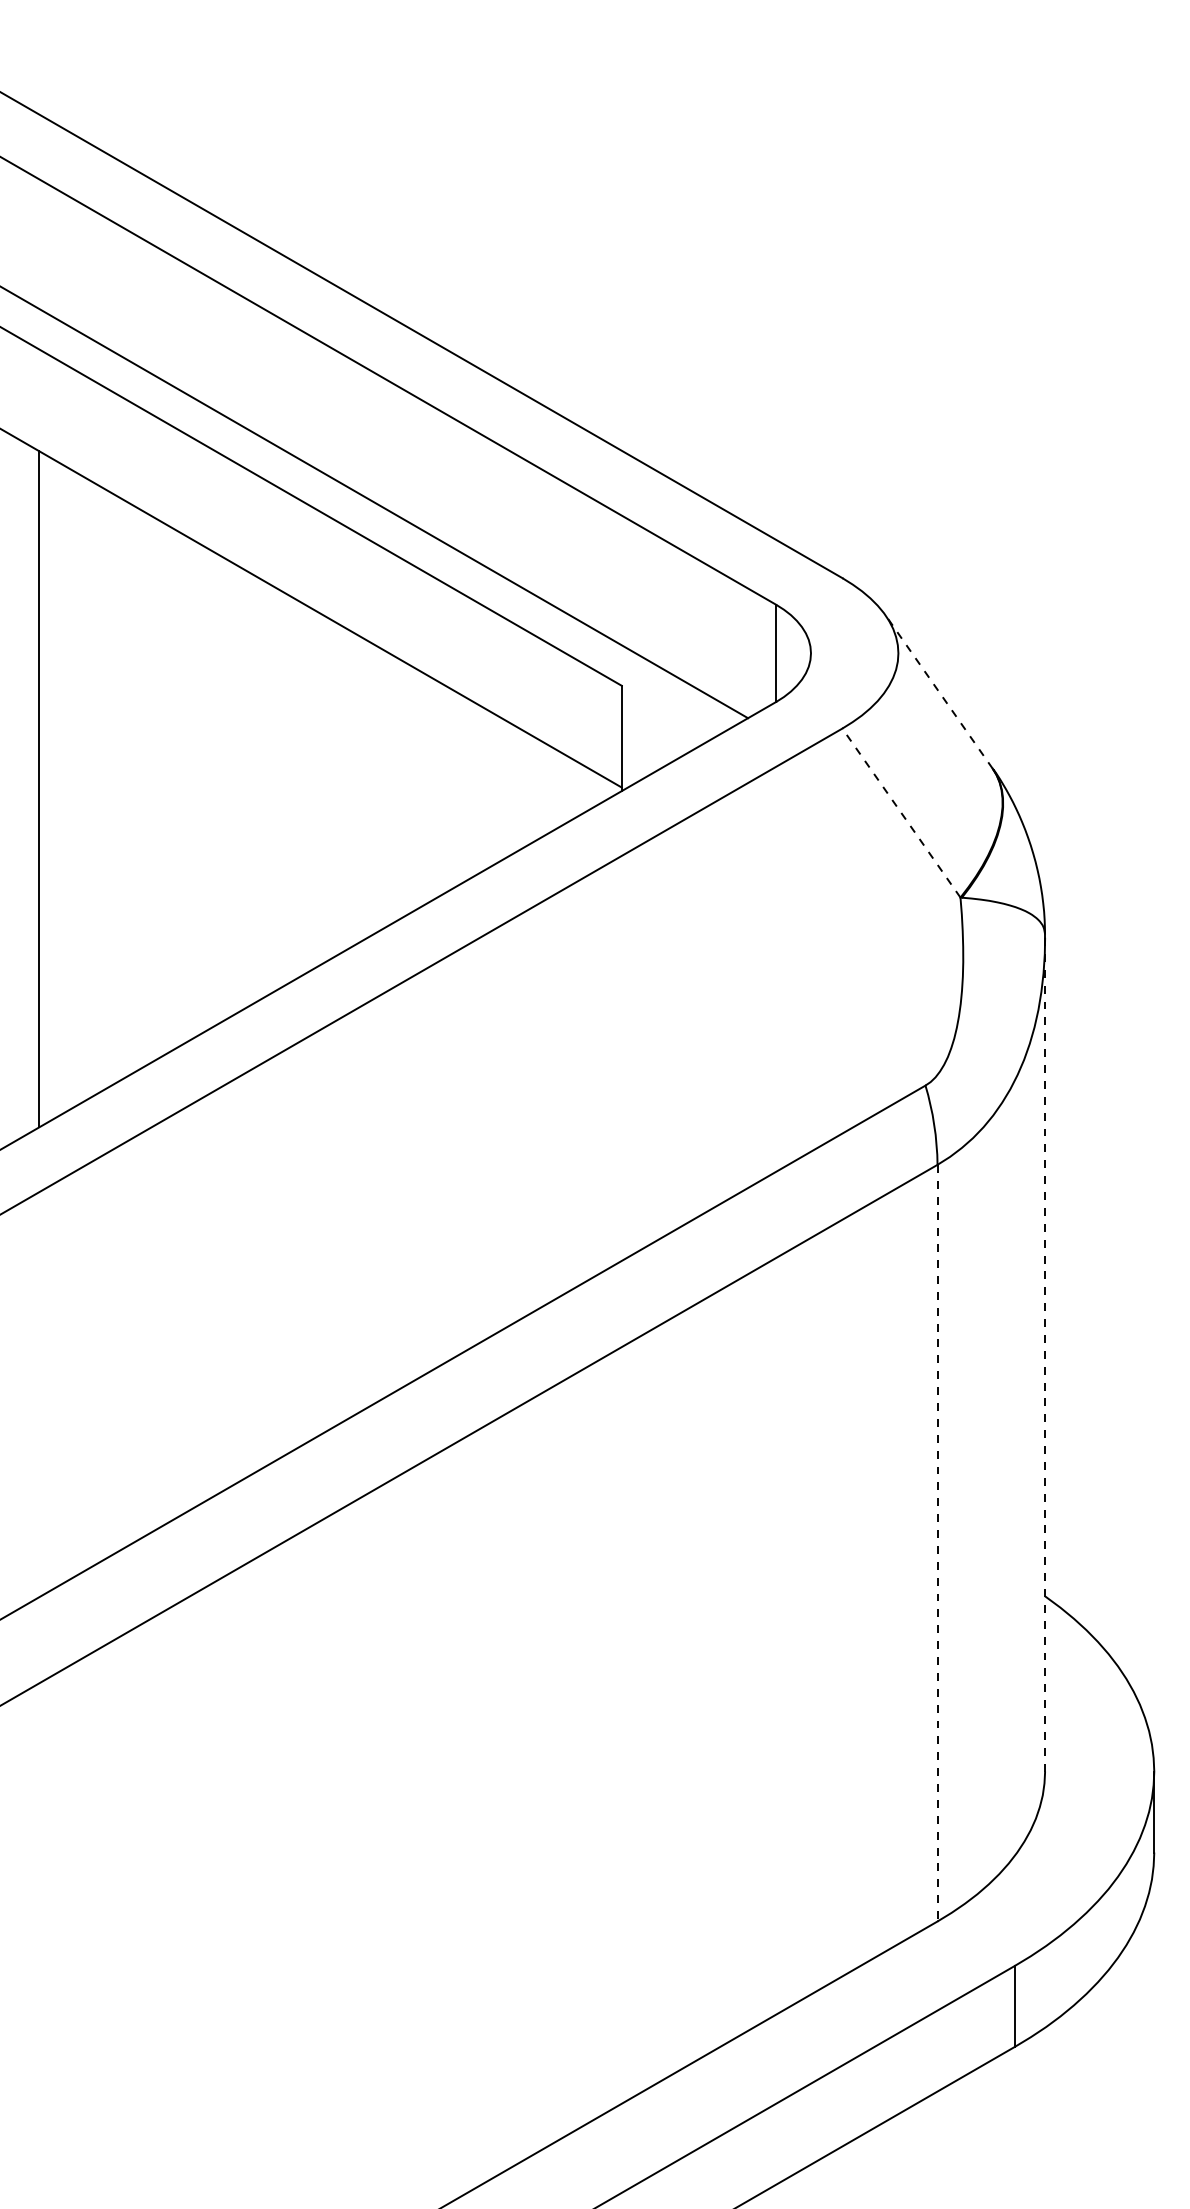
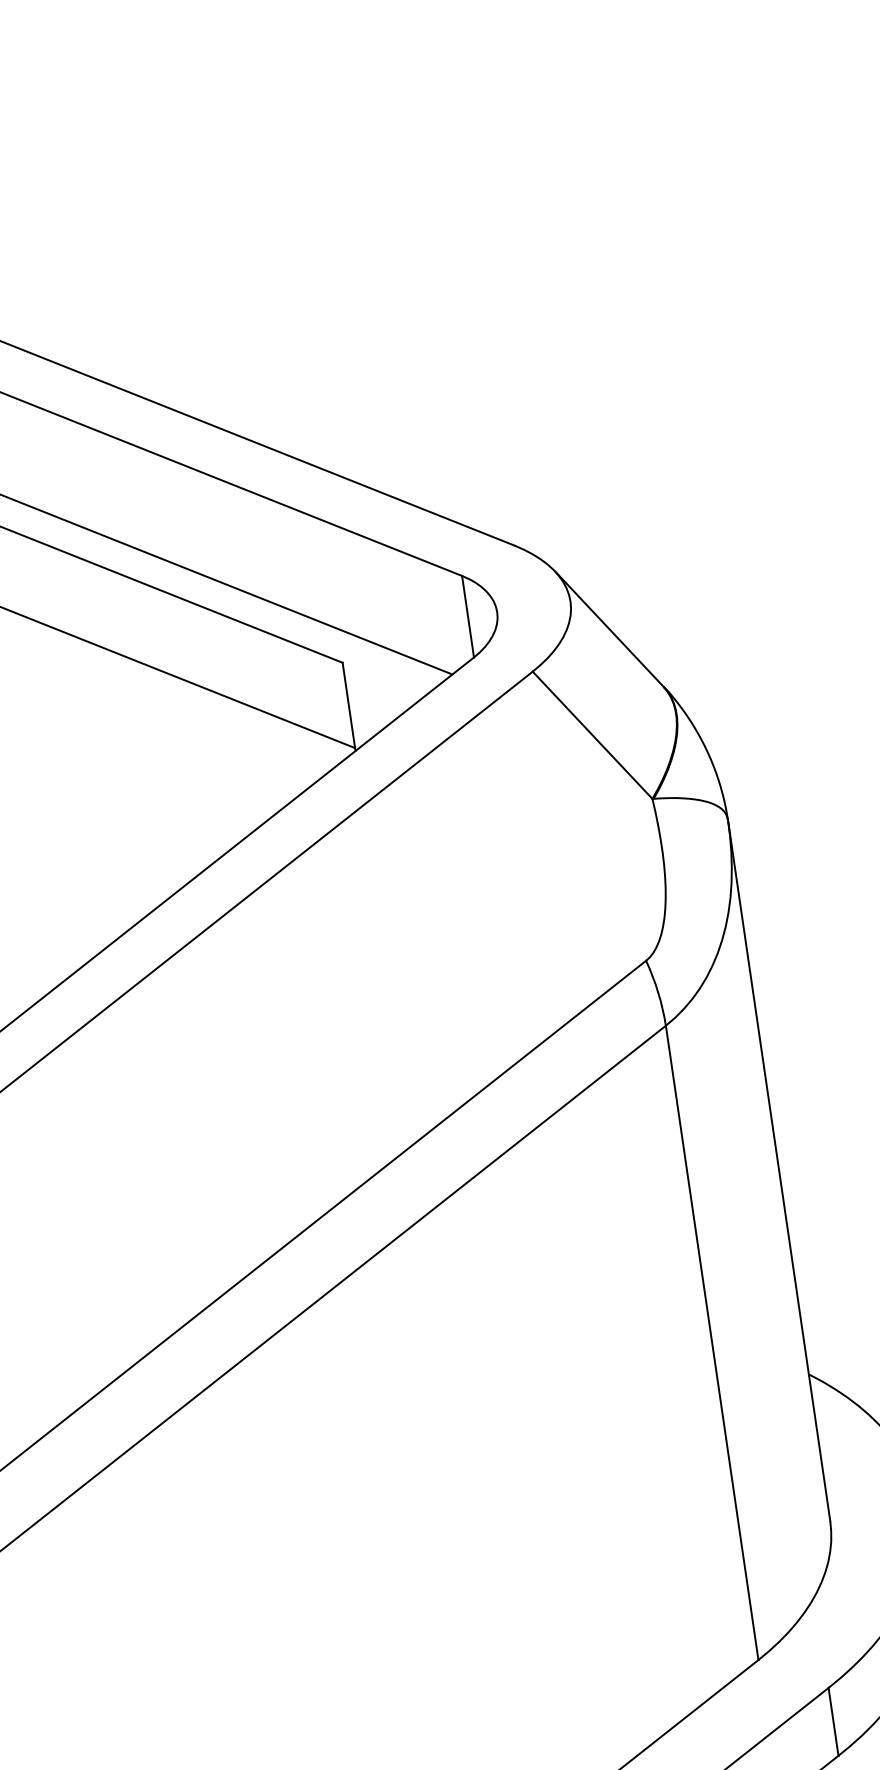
line: (939, 692) -> (609, 629), dashed -> solid
line: (901, 812) -> (592, 734), dashed -> solid
line: (1045, 1354) -> (779, 1171), dashed -> solid
line: (937, 1543) -> (712, 1343), dashed -> solid

